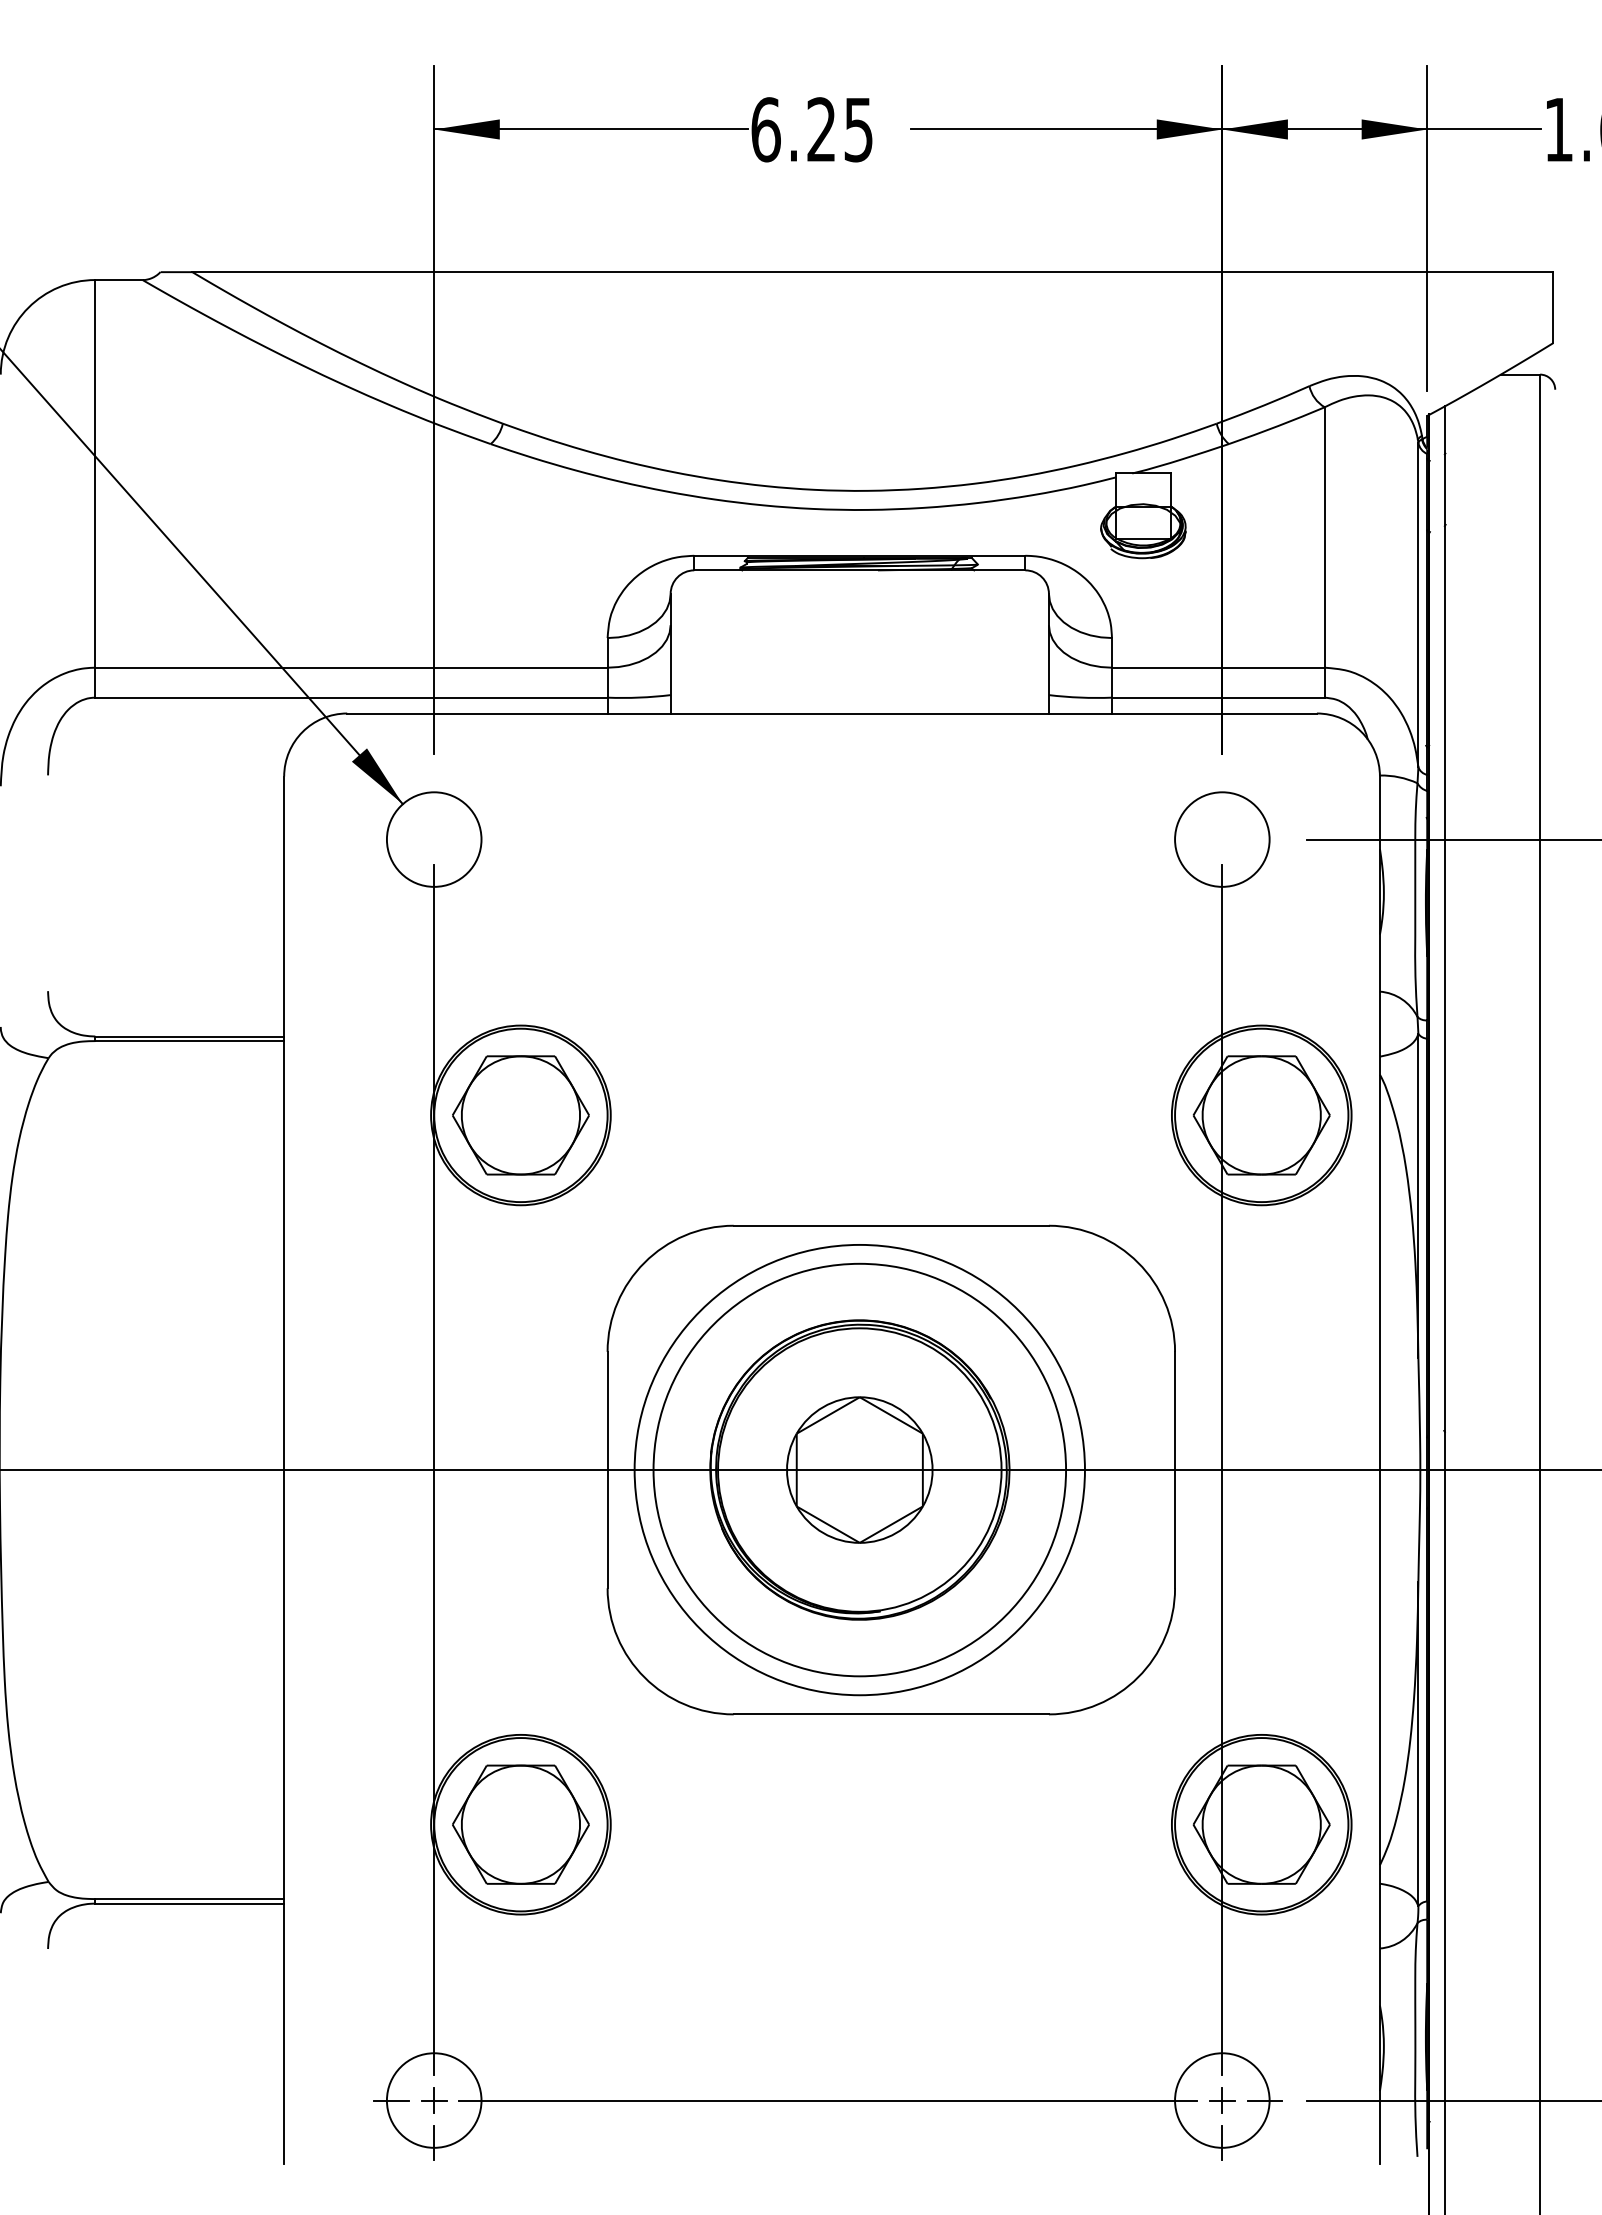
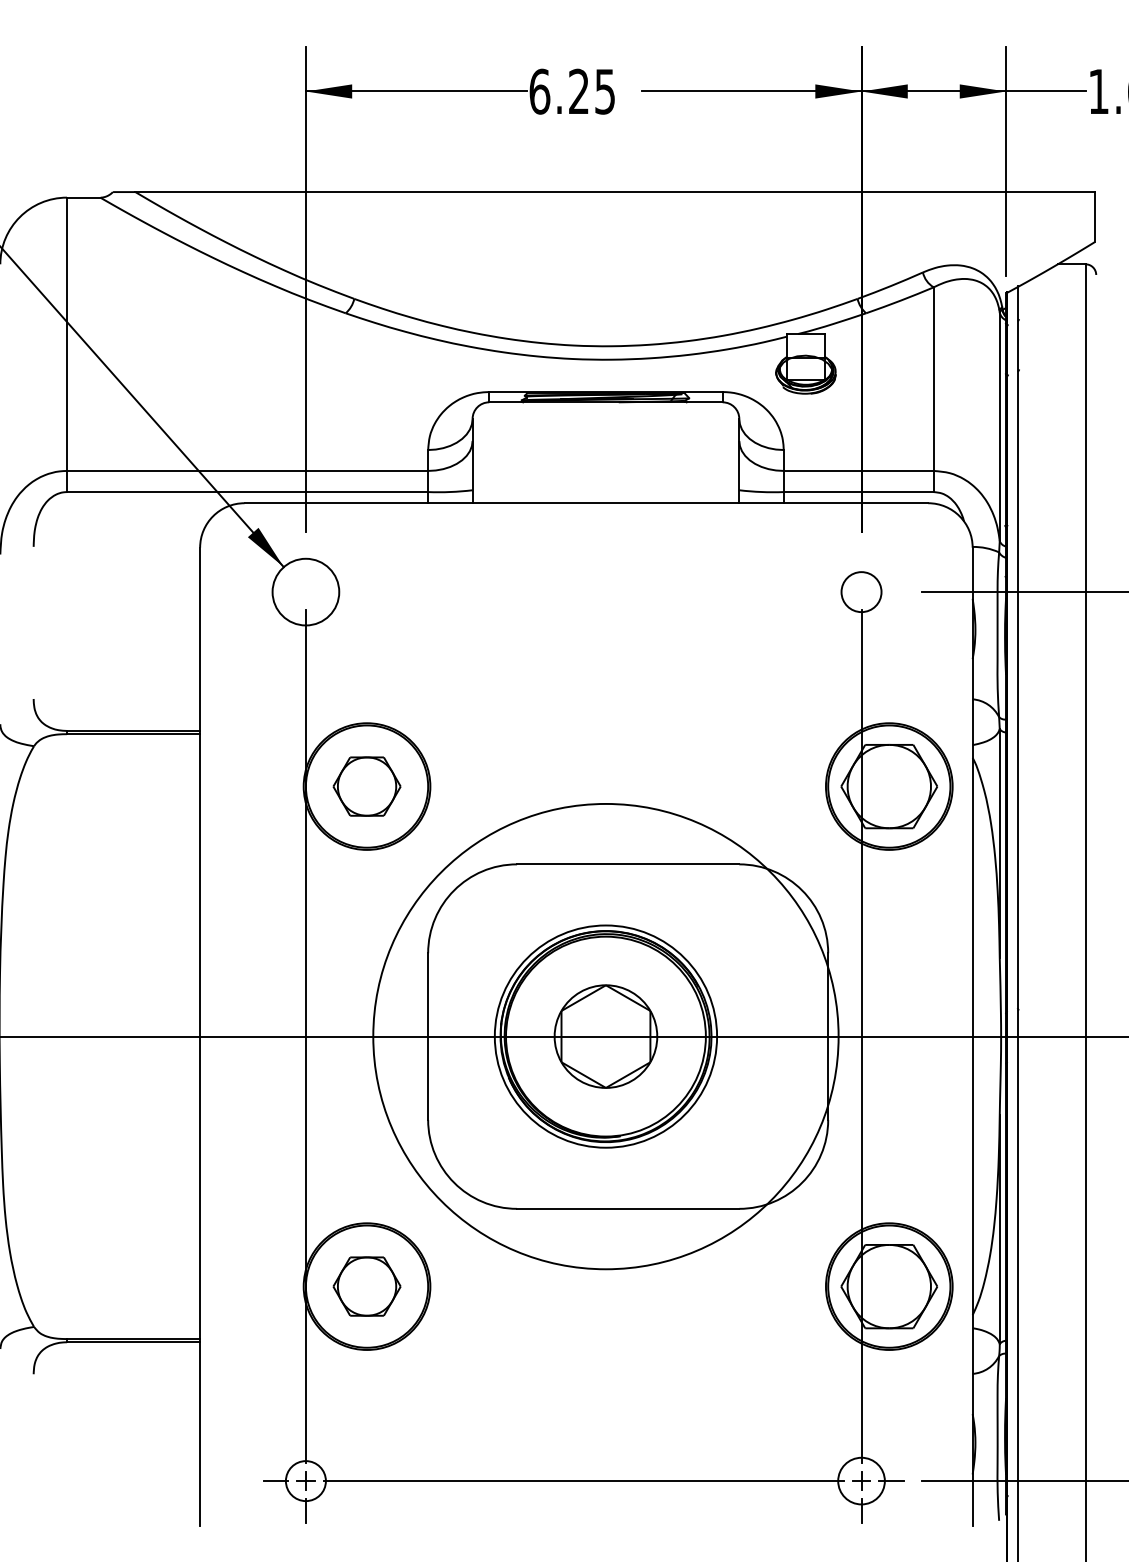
circle: (1222, 839) -> (861, 592), size x0.6
part: (520, 1115) -> (366, 786), size x0.7
circle: (859, 1469) -> (605, 1036), size x0.7
circle: (859, 1469) -> (605, 1036), size x1.6
part: (520, 1824) -> (366, 1286), size x0.7
circle: (433, 2100) -> (305, 1481), size x0.6
circle: (1222, 2100) -> (861, 1481), size x0.7

